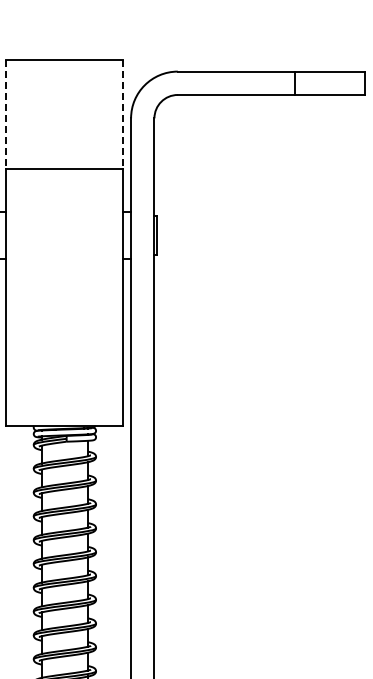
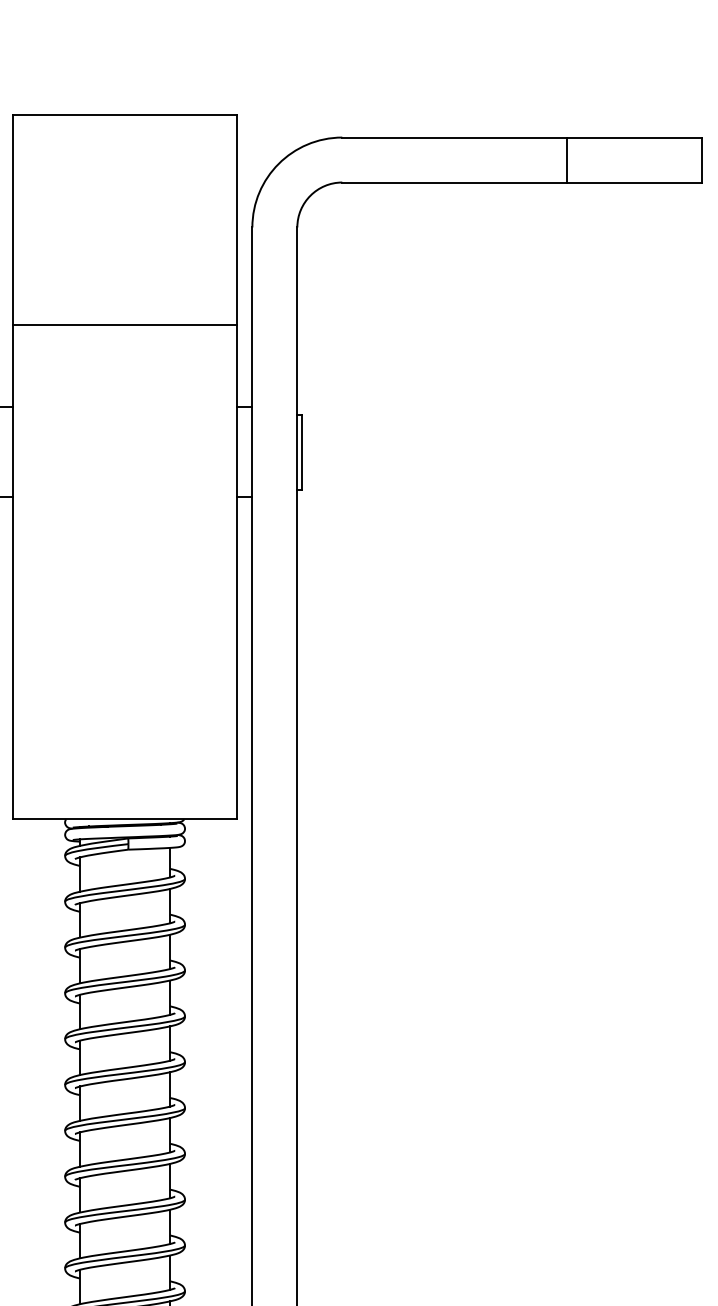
line: (6, 114) -> (12, 220), dashed -> solid
line: (123, 114) -> (237, 220), dashed -> solid

